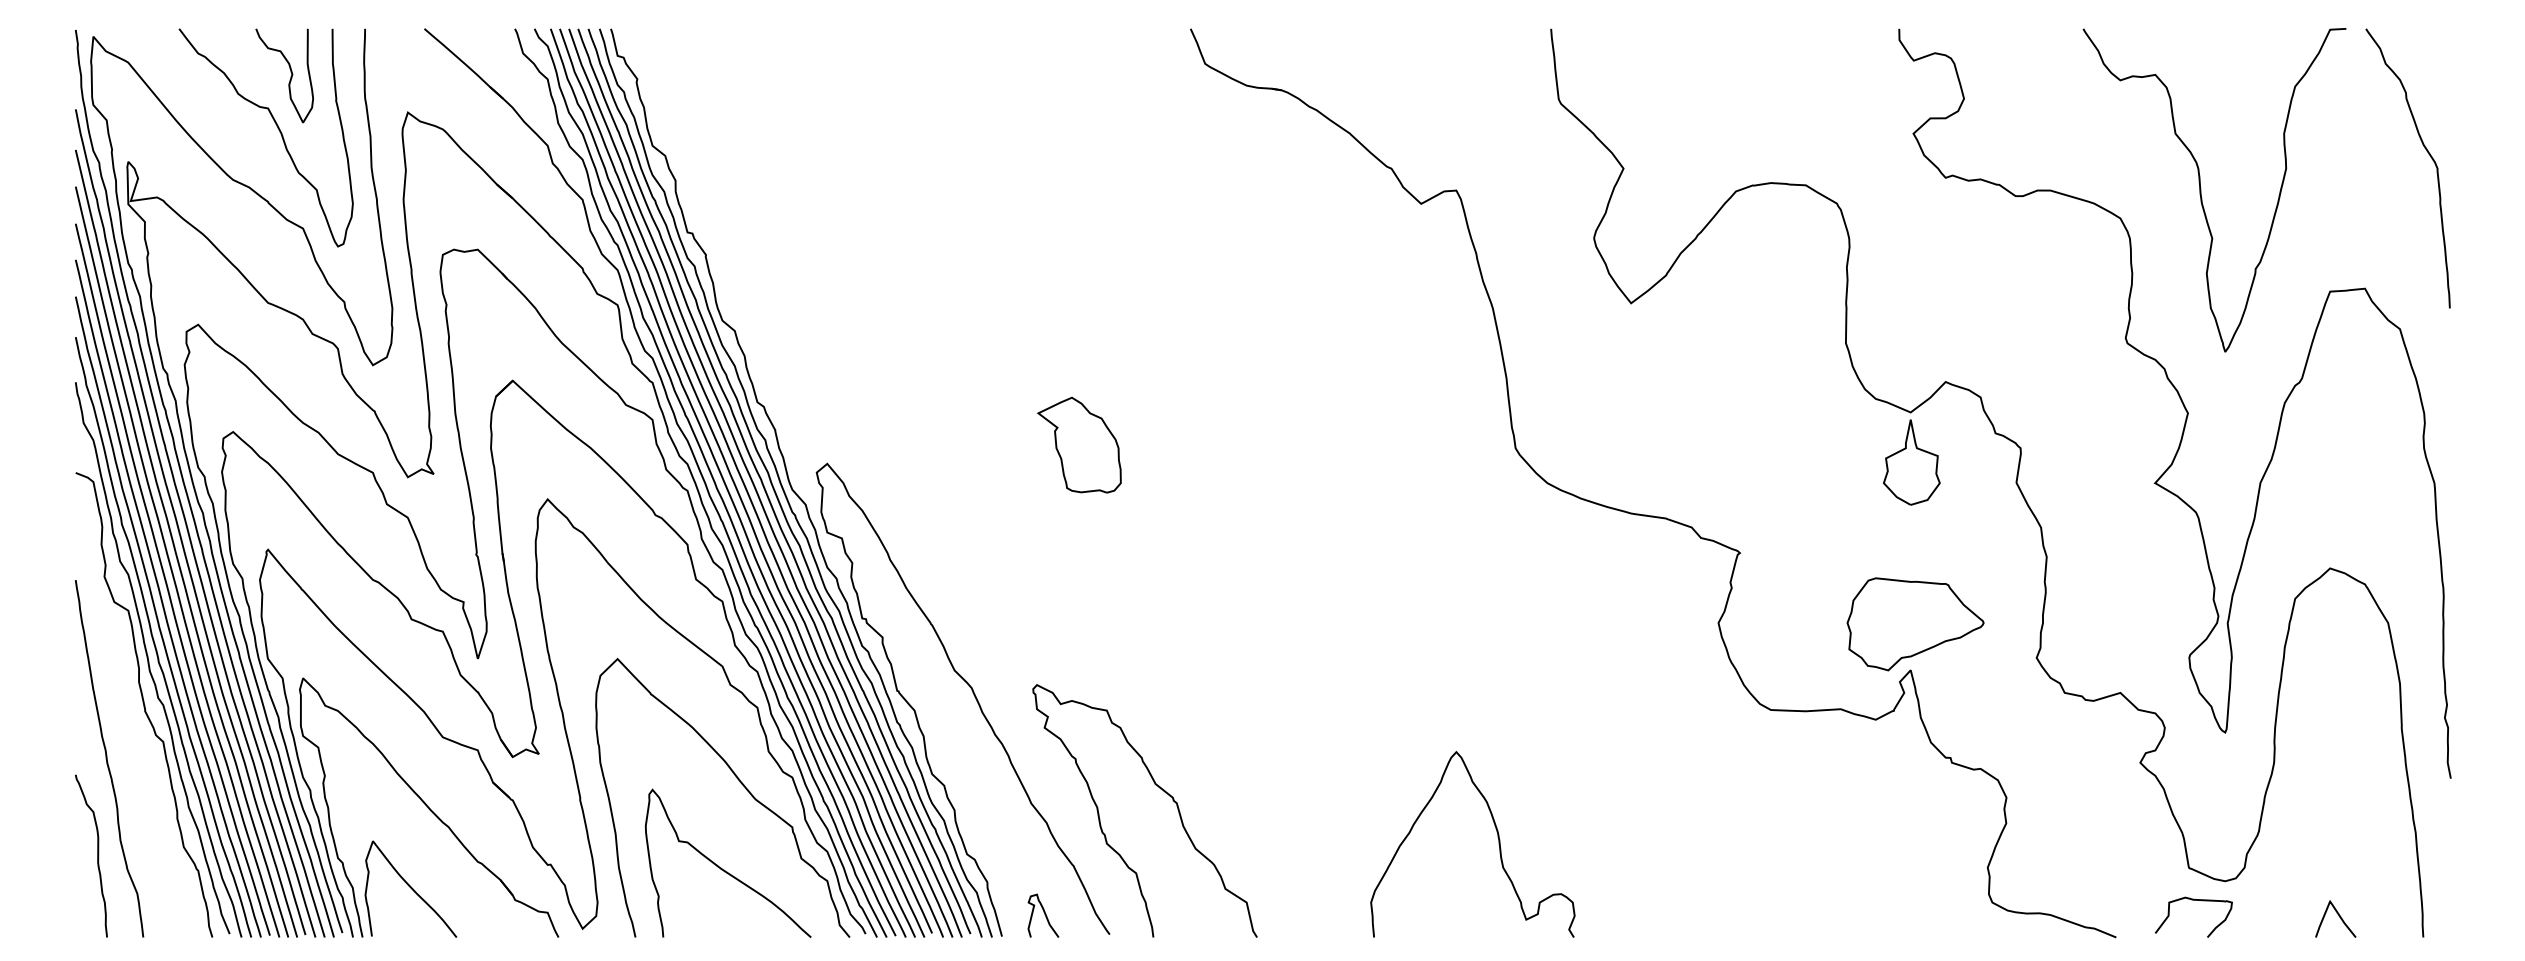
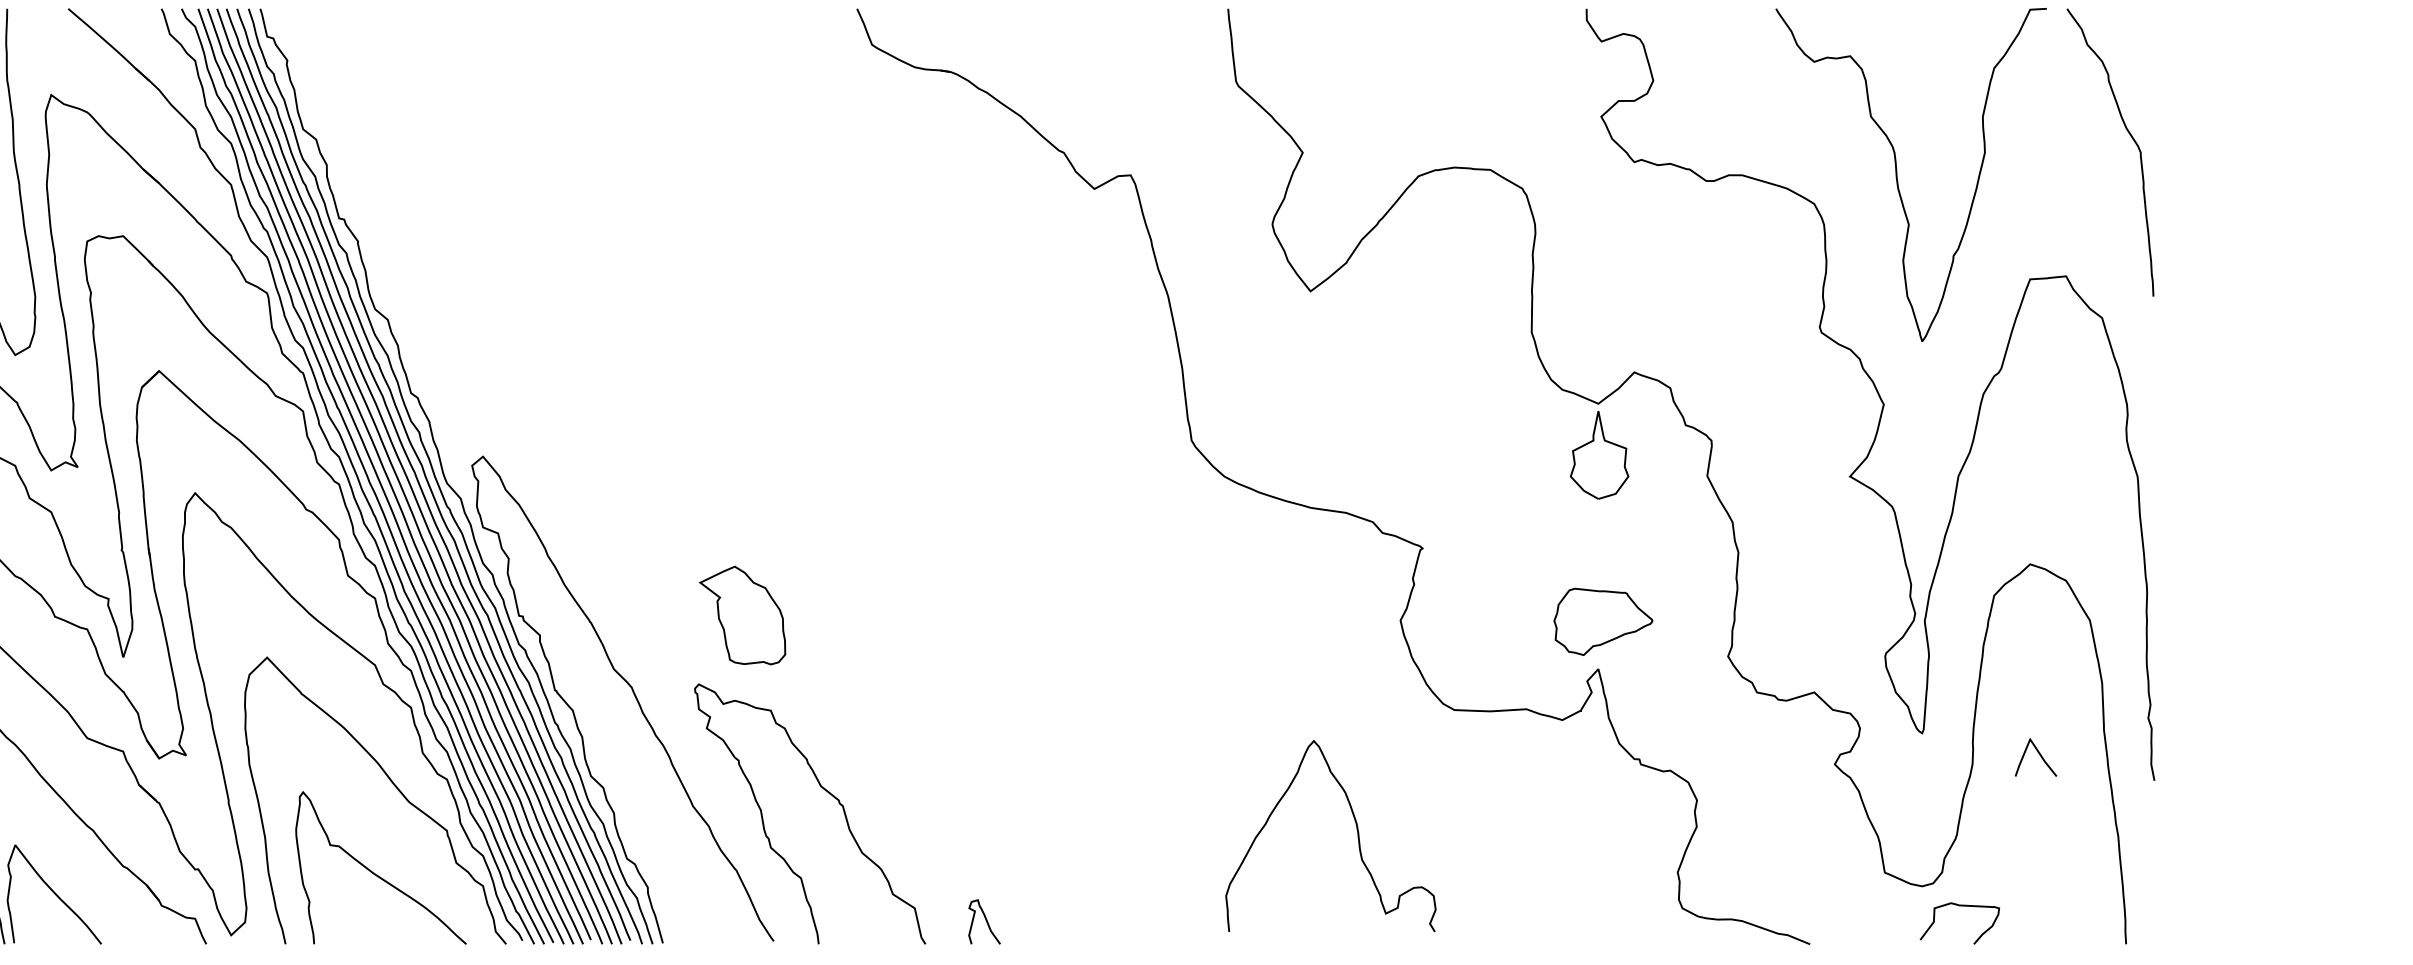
part: (1079, 444) -> (742, 614), moved
part: (1915, 624) -> (1603, 622), size x0.7
curve: (1497, 837) -> (1356, 828), moved
curve: (2193, 900) -> (1959, 906), moved
curve: (1044, 914) -> (985, 920), moved
curve: (2338, 916) -> (2038, 754), moved

